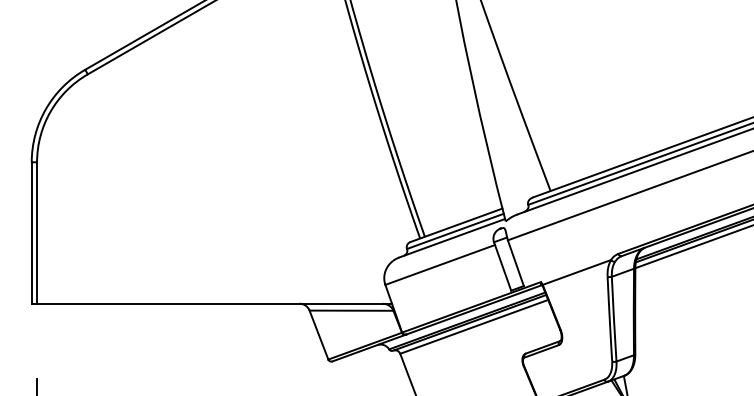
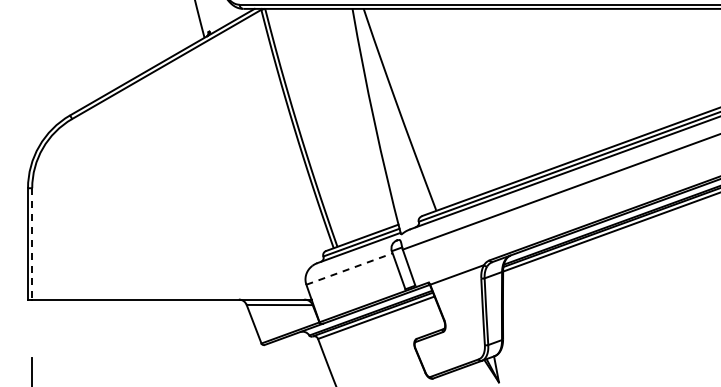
line: (37, 232) -> (32, 243), solid -> dashed
line: (440, 265) -> (349, 269), solid -> dashed

